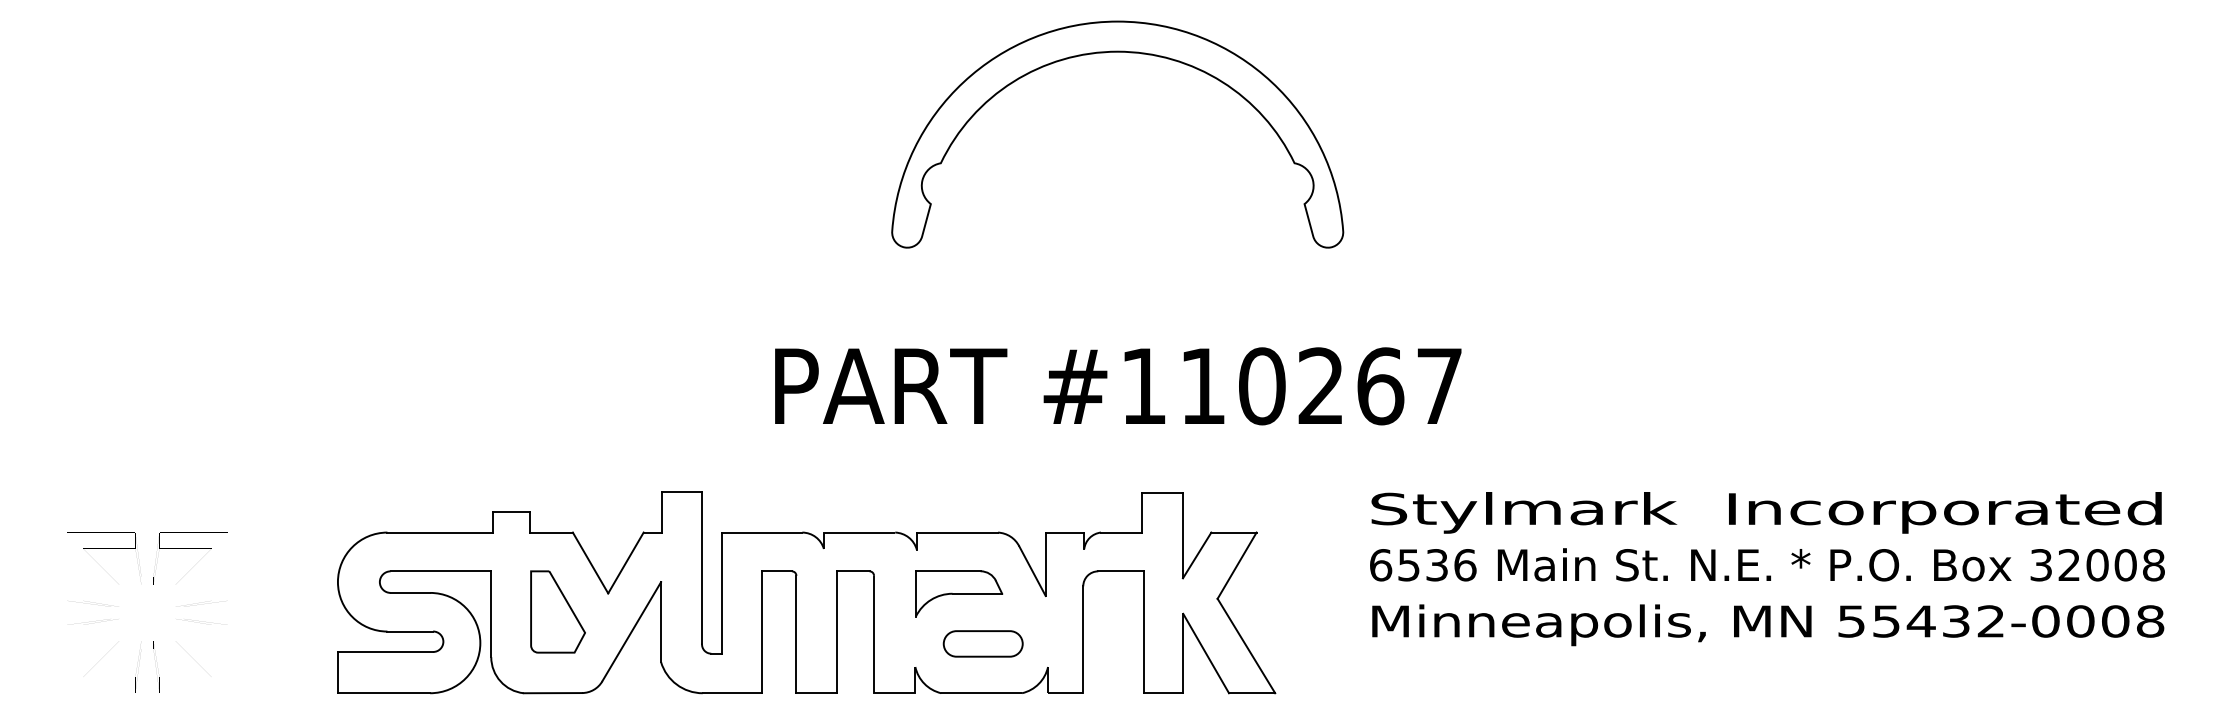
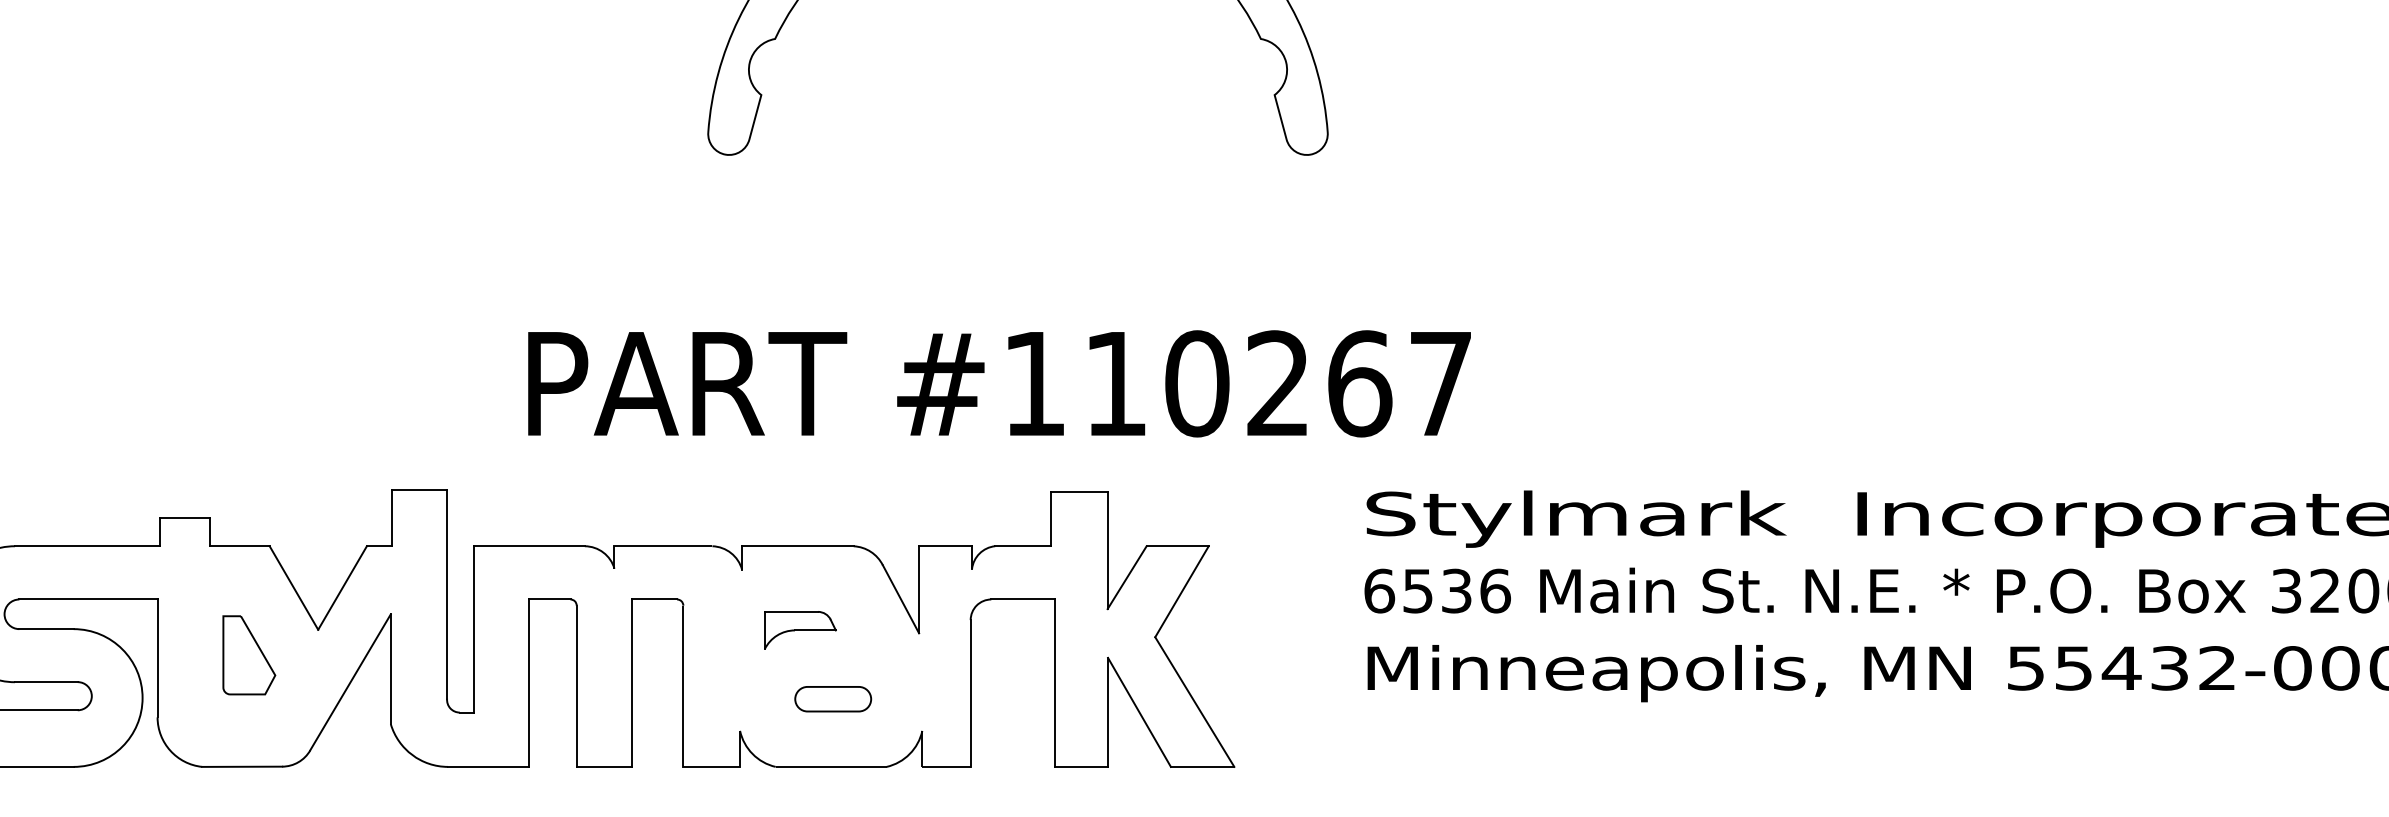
text: (1118, 386) -> (999, 384), moved
part: (959, 593) -> (800, 629), size x0.6
part: (557, 611) -> (248, 654), size x0.7
part: (982, 643) -> (832, 698), size x0.7

